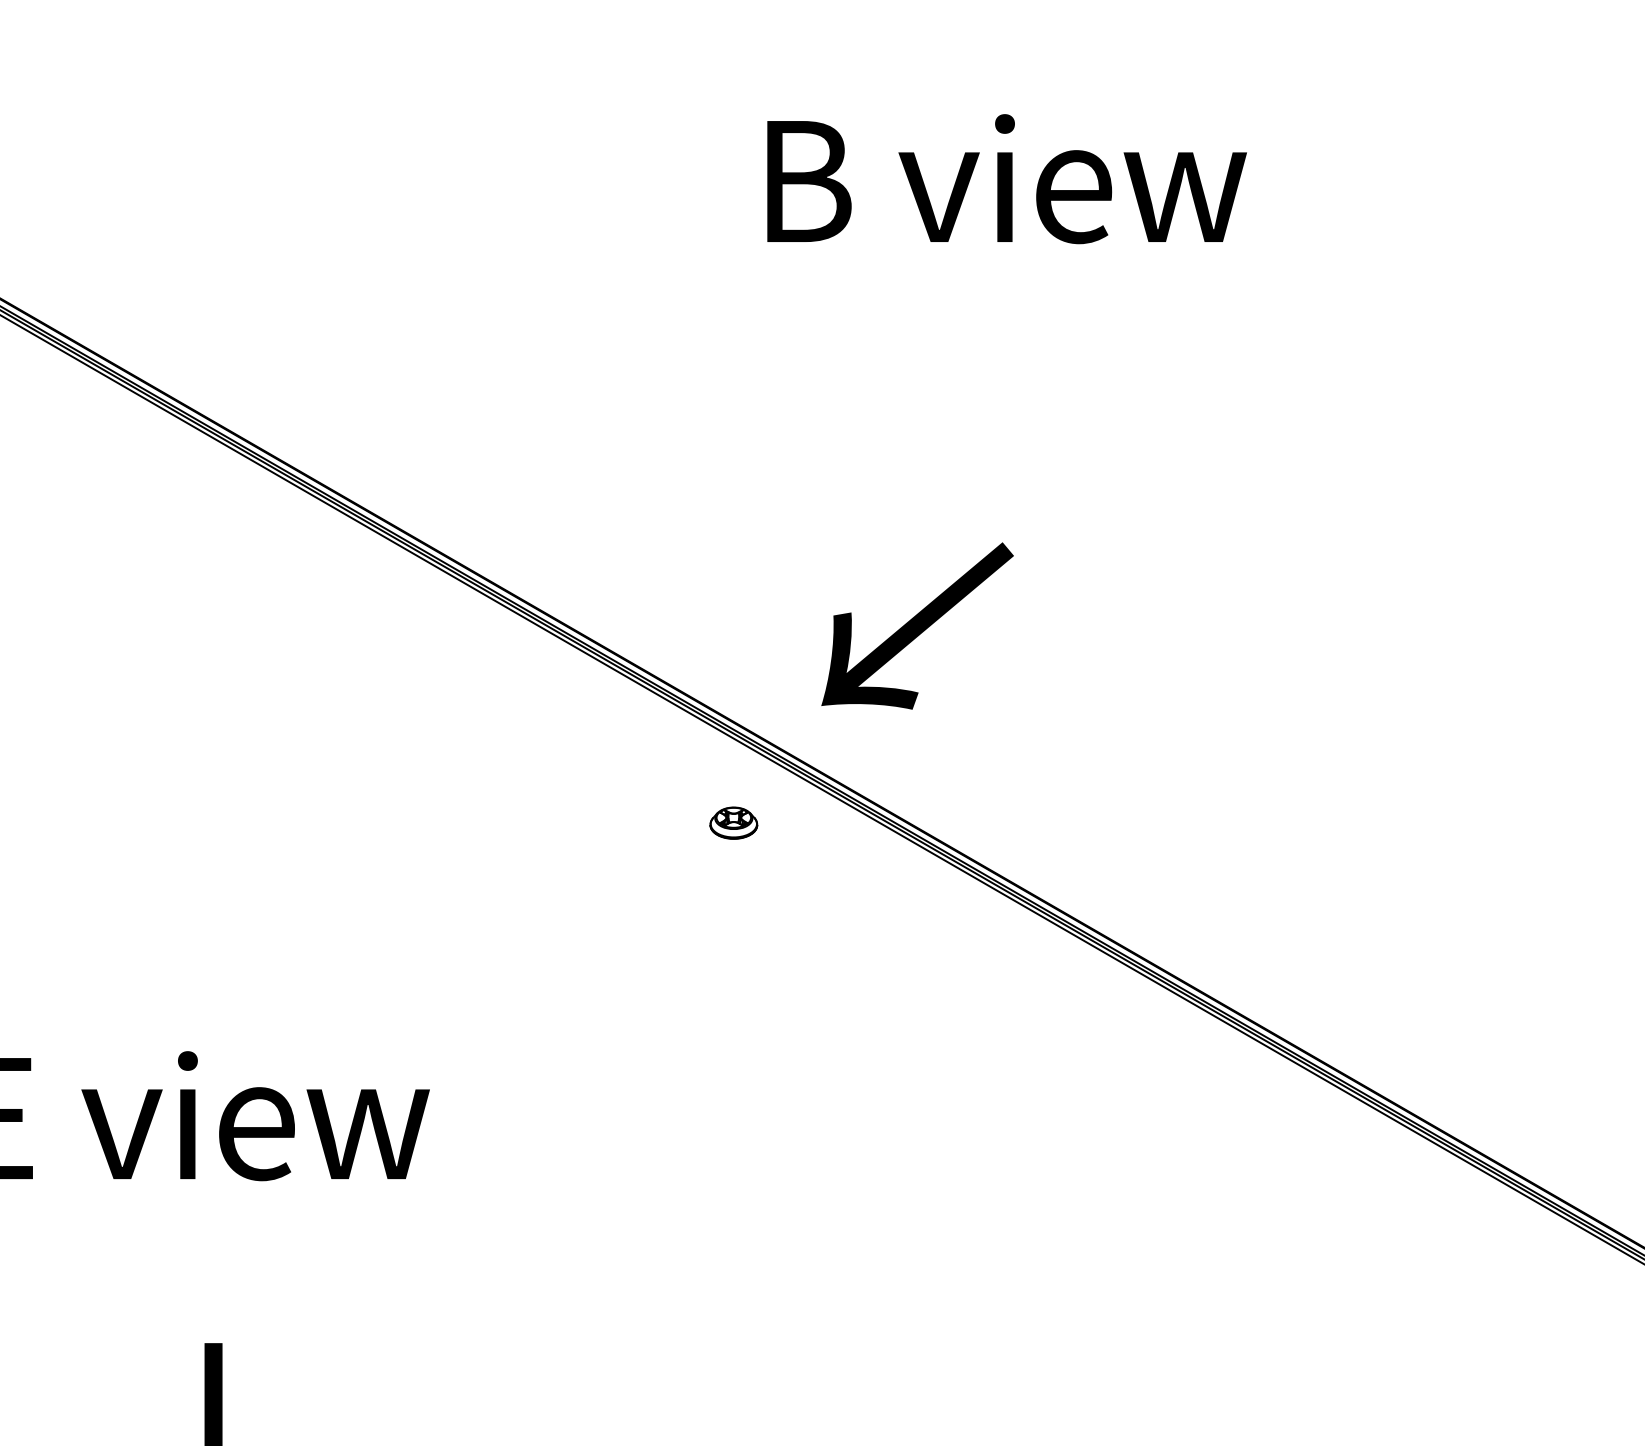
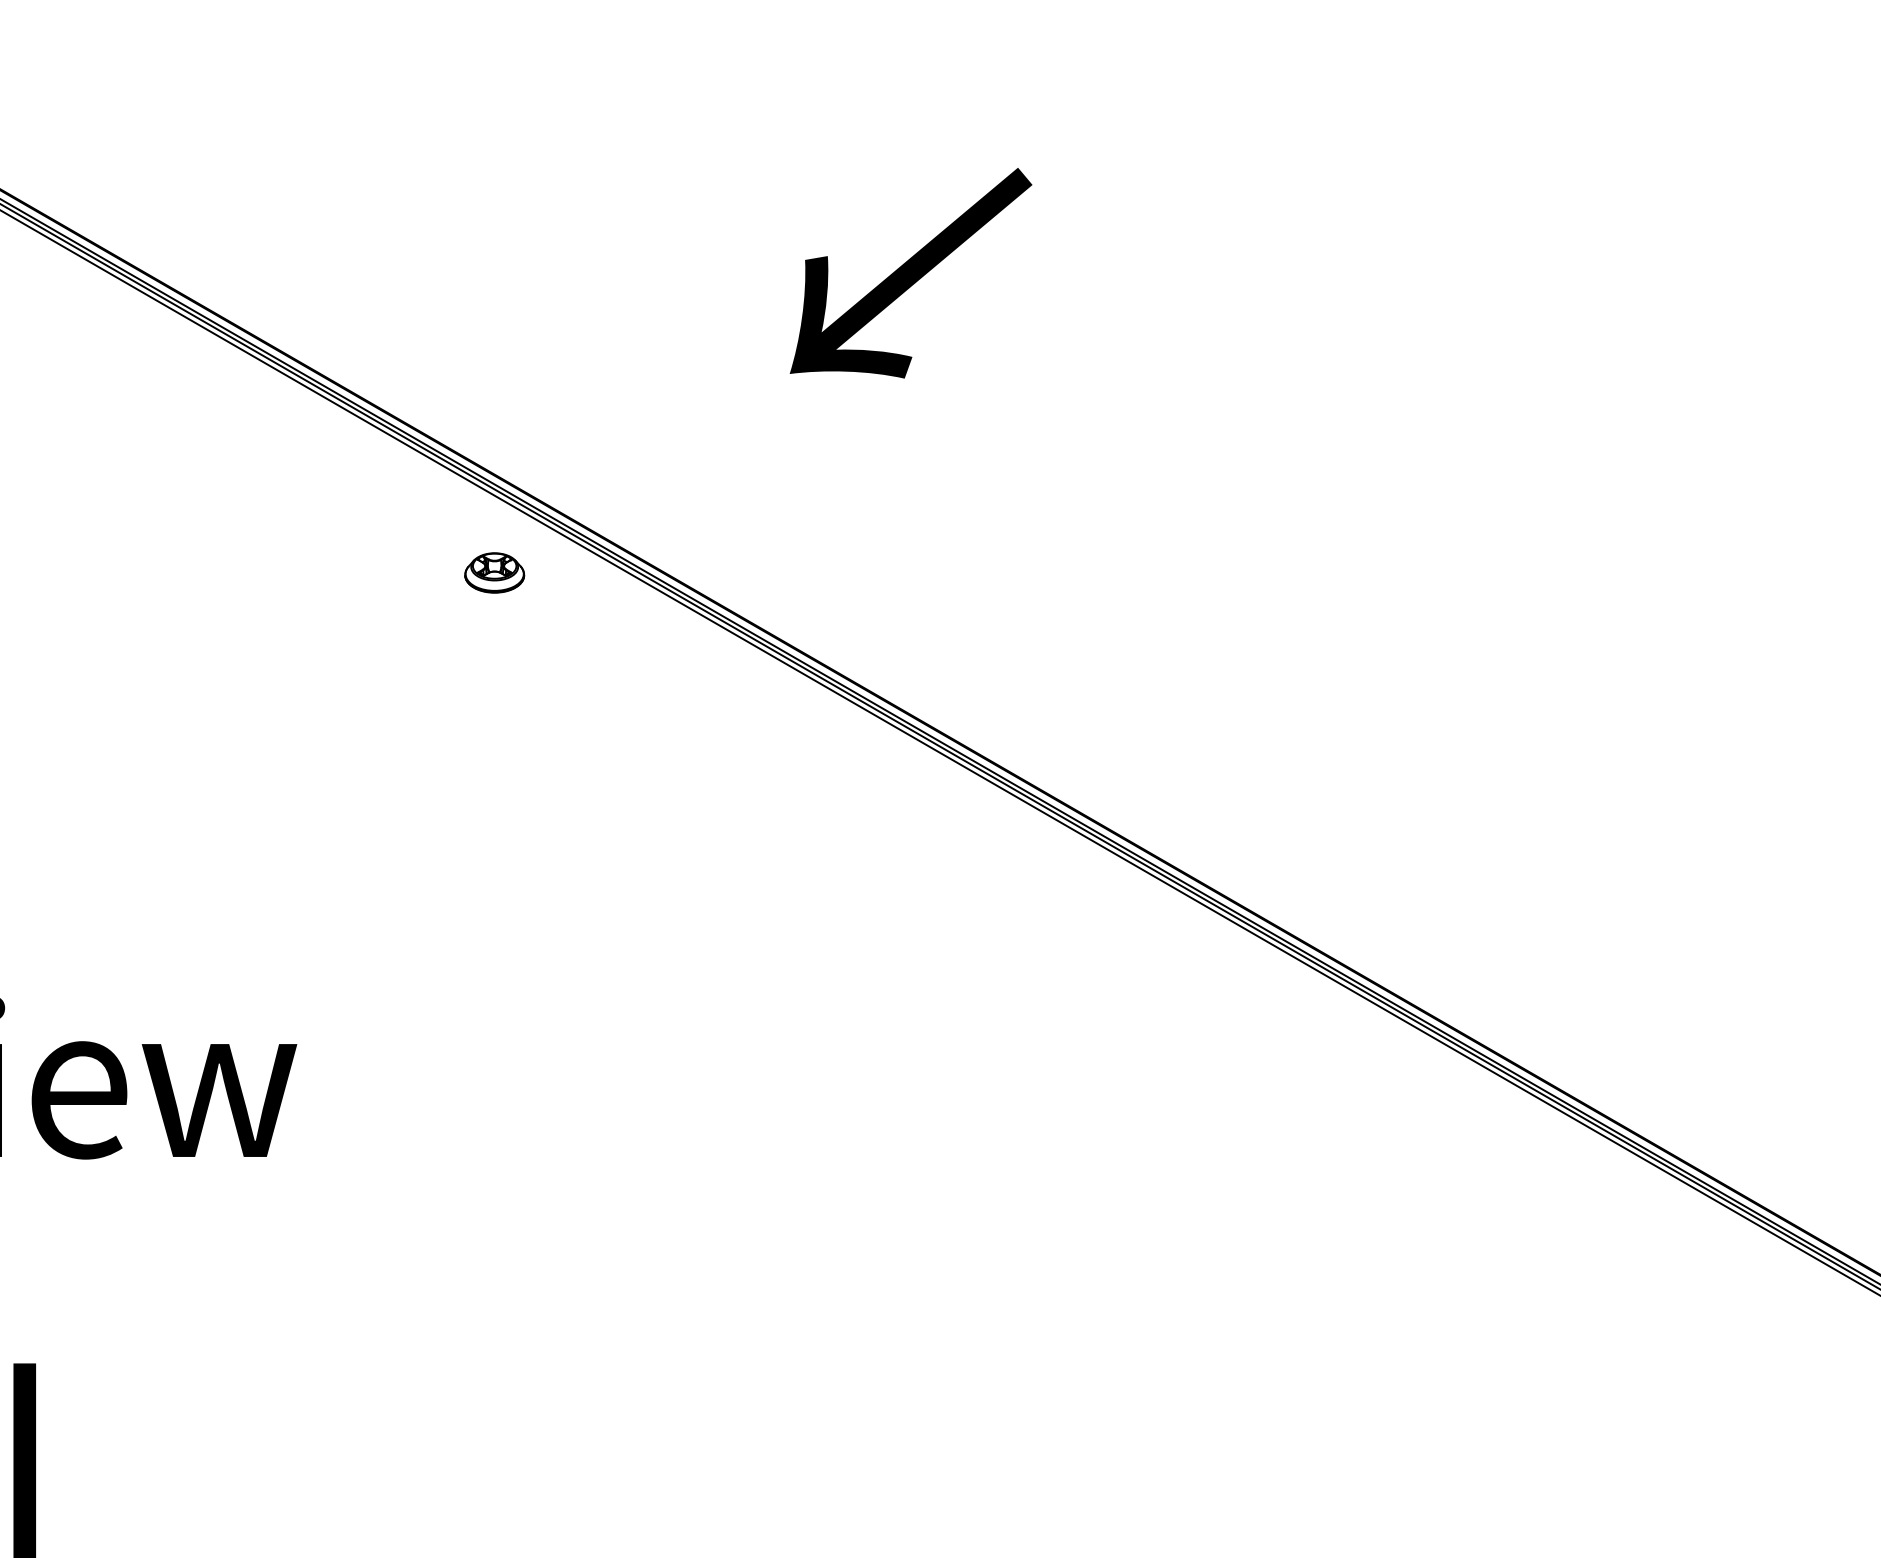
text: (917, 625) -> (910, 272), moved
part: (733, 822) -> (494, 572), moved

